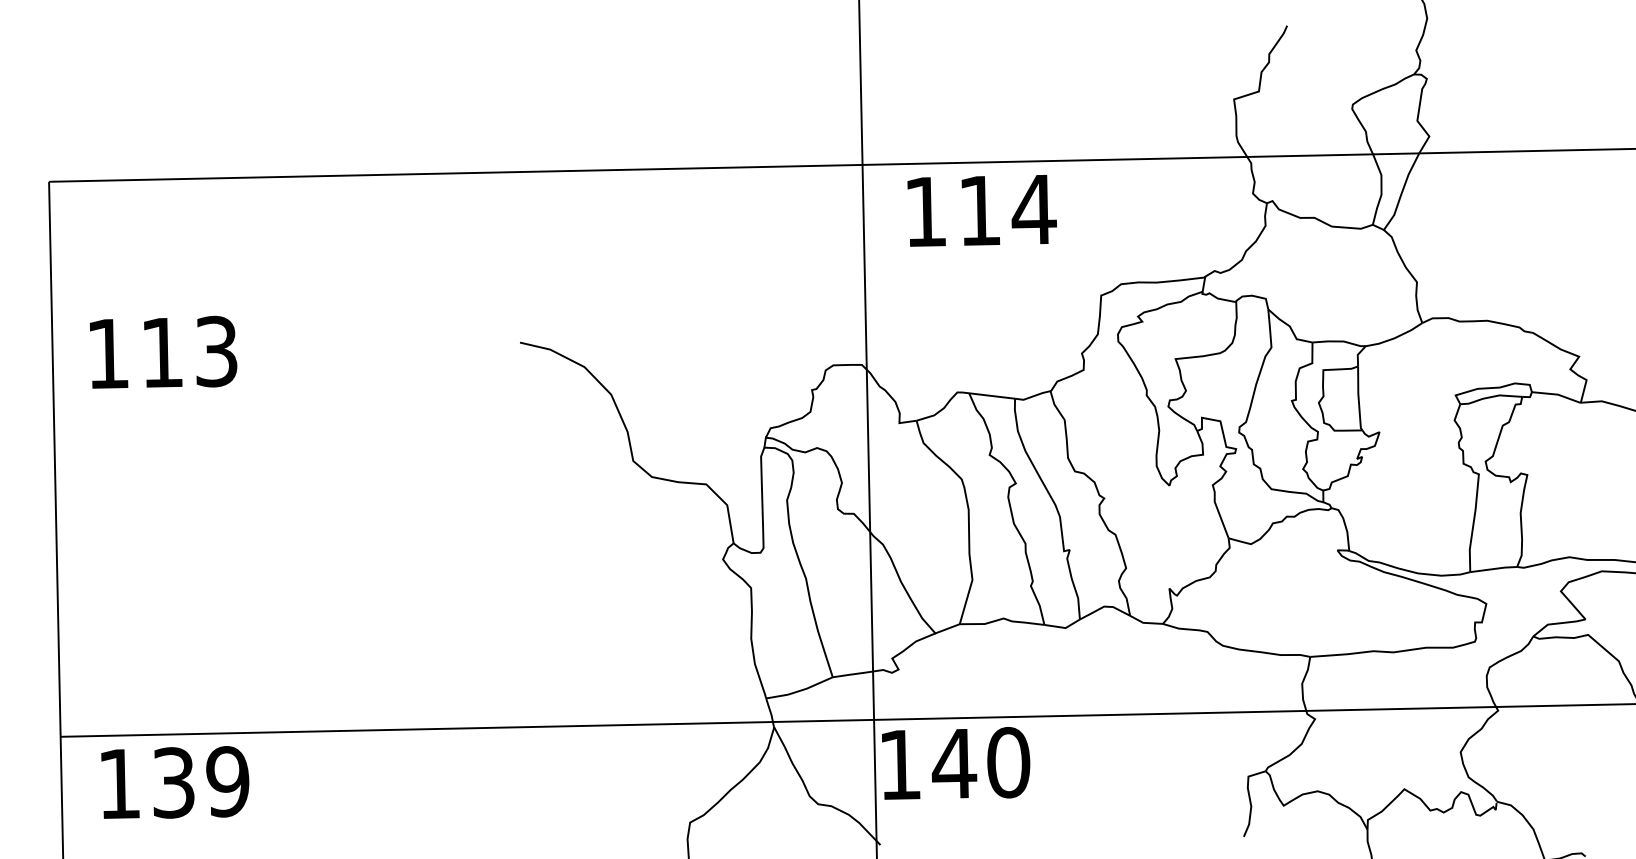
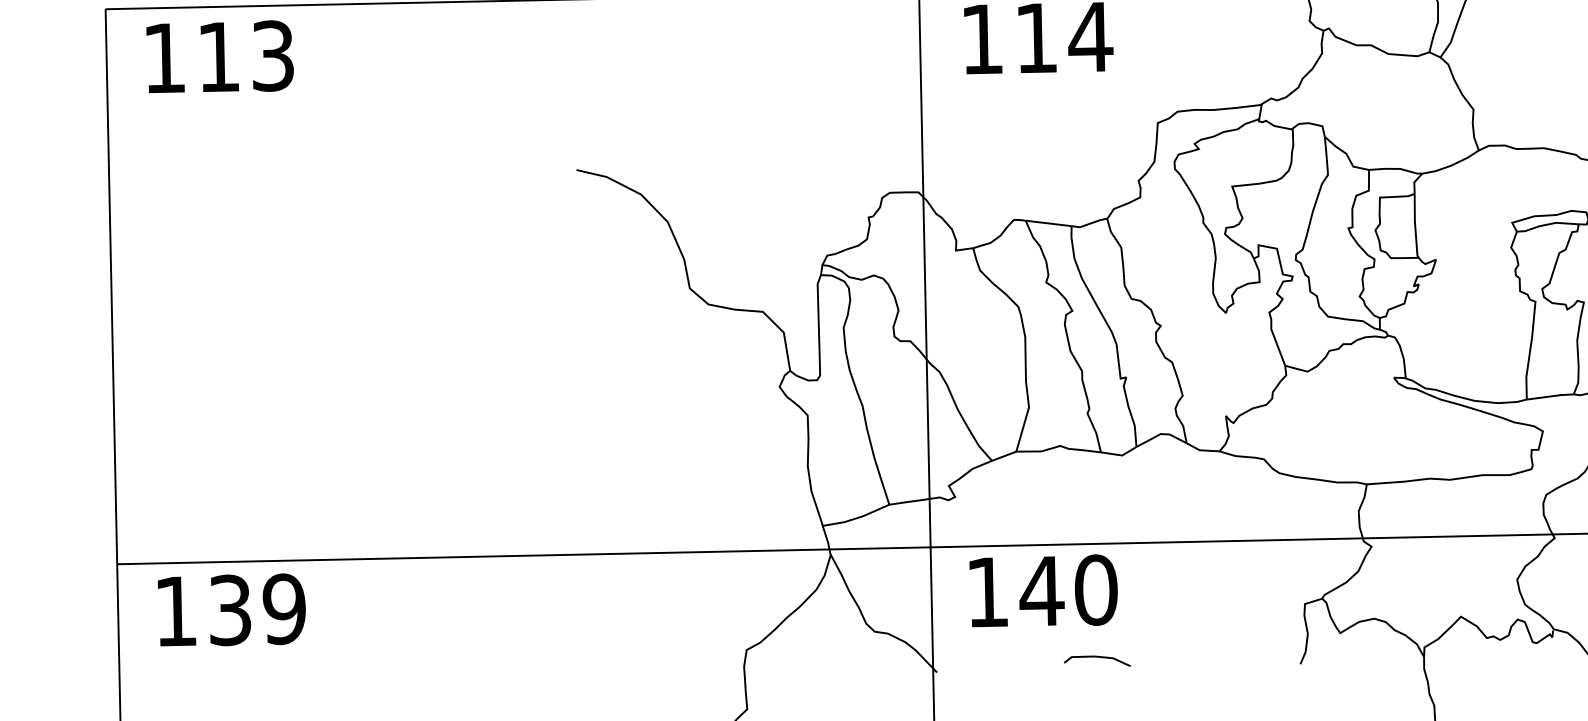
text: (163, 351) -> (220, 55), moved
text: (956, 763) -> (1044, 590), moved
line: (1040, 830) -> (1097, 657), added

